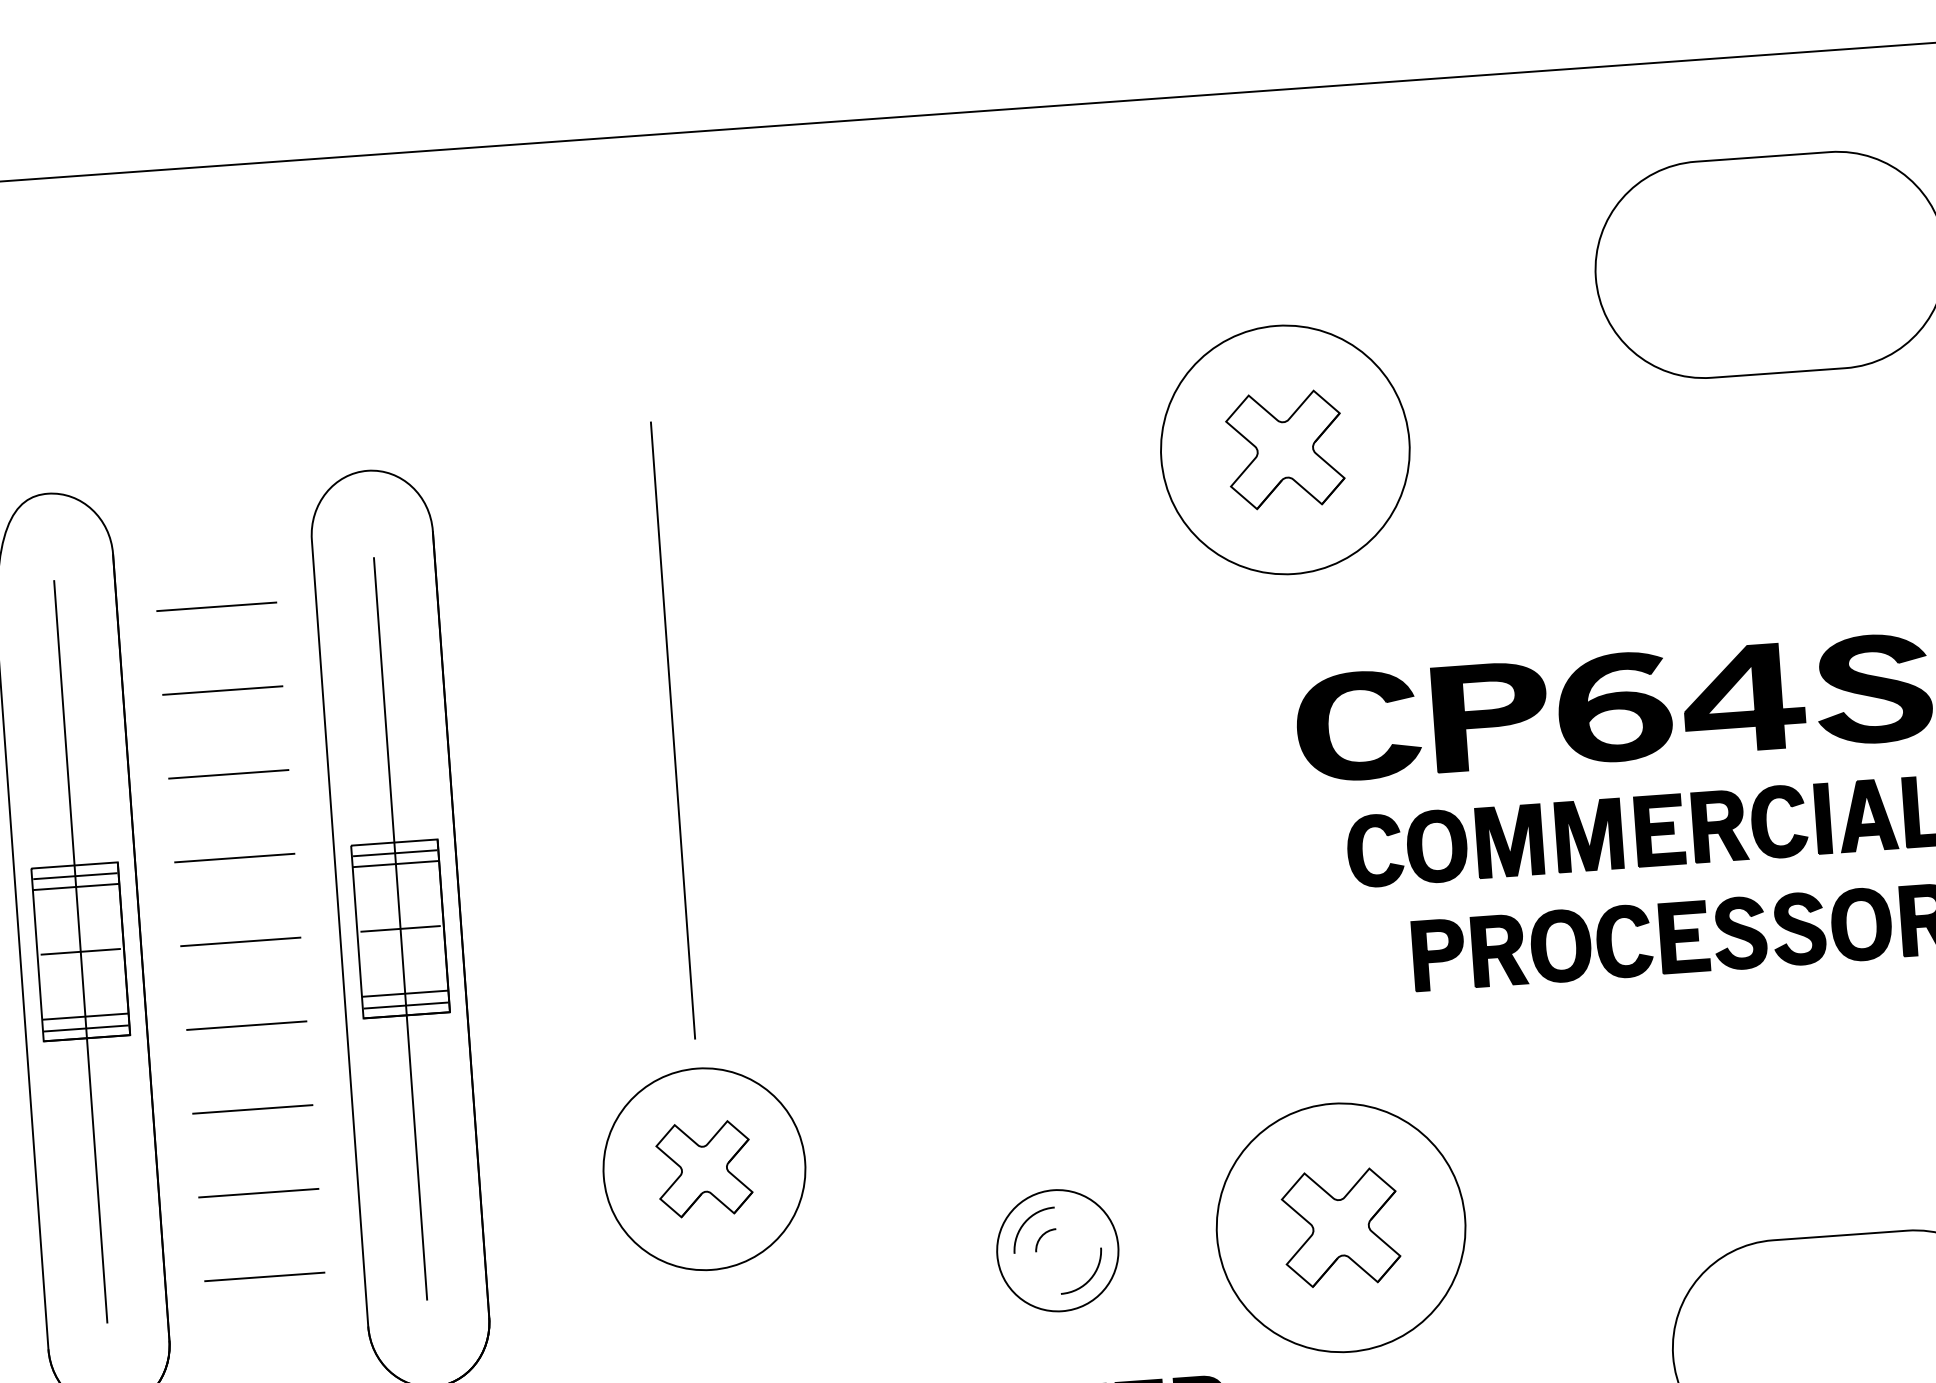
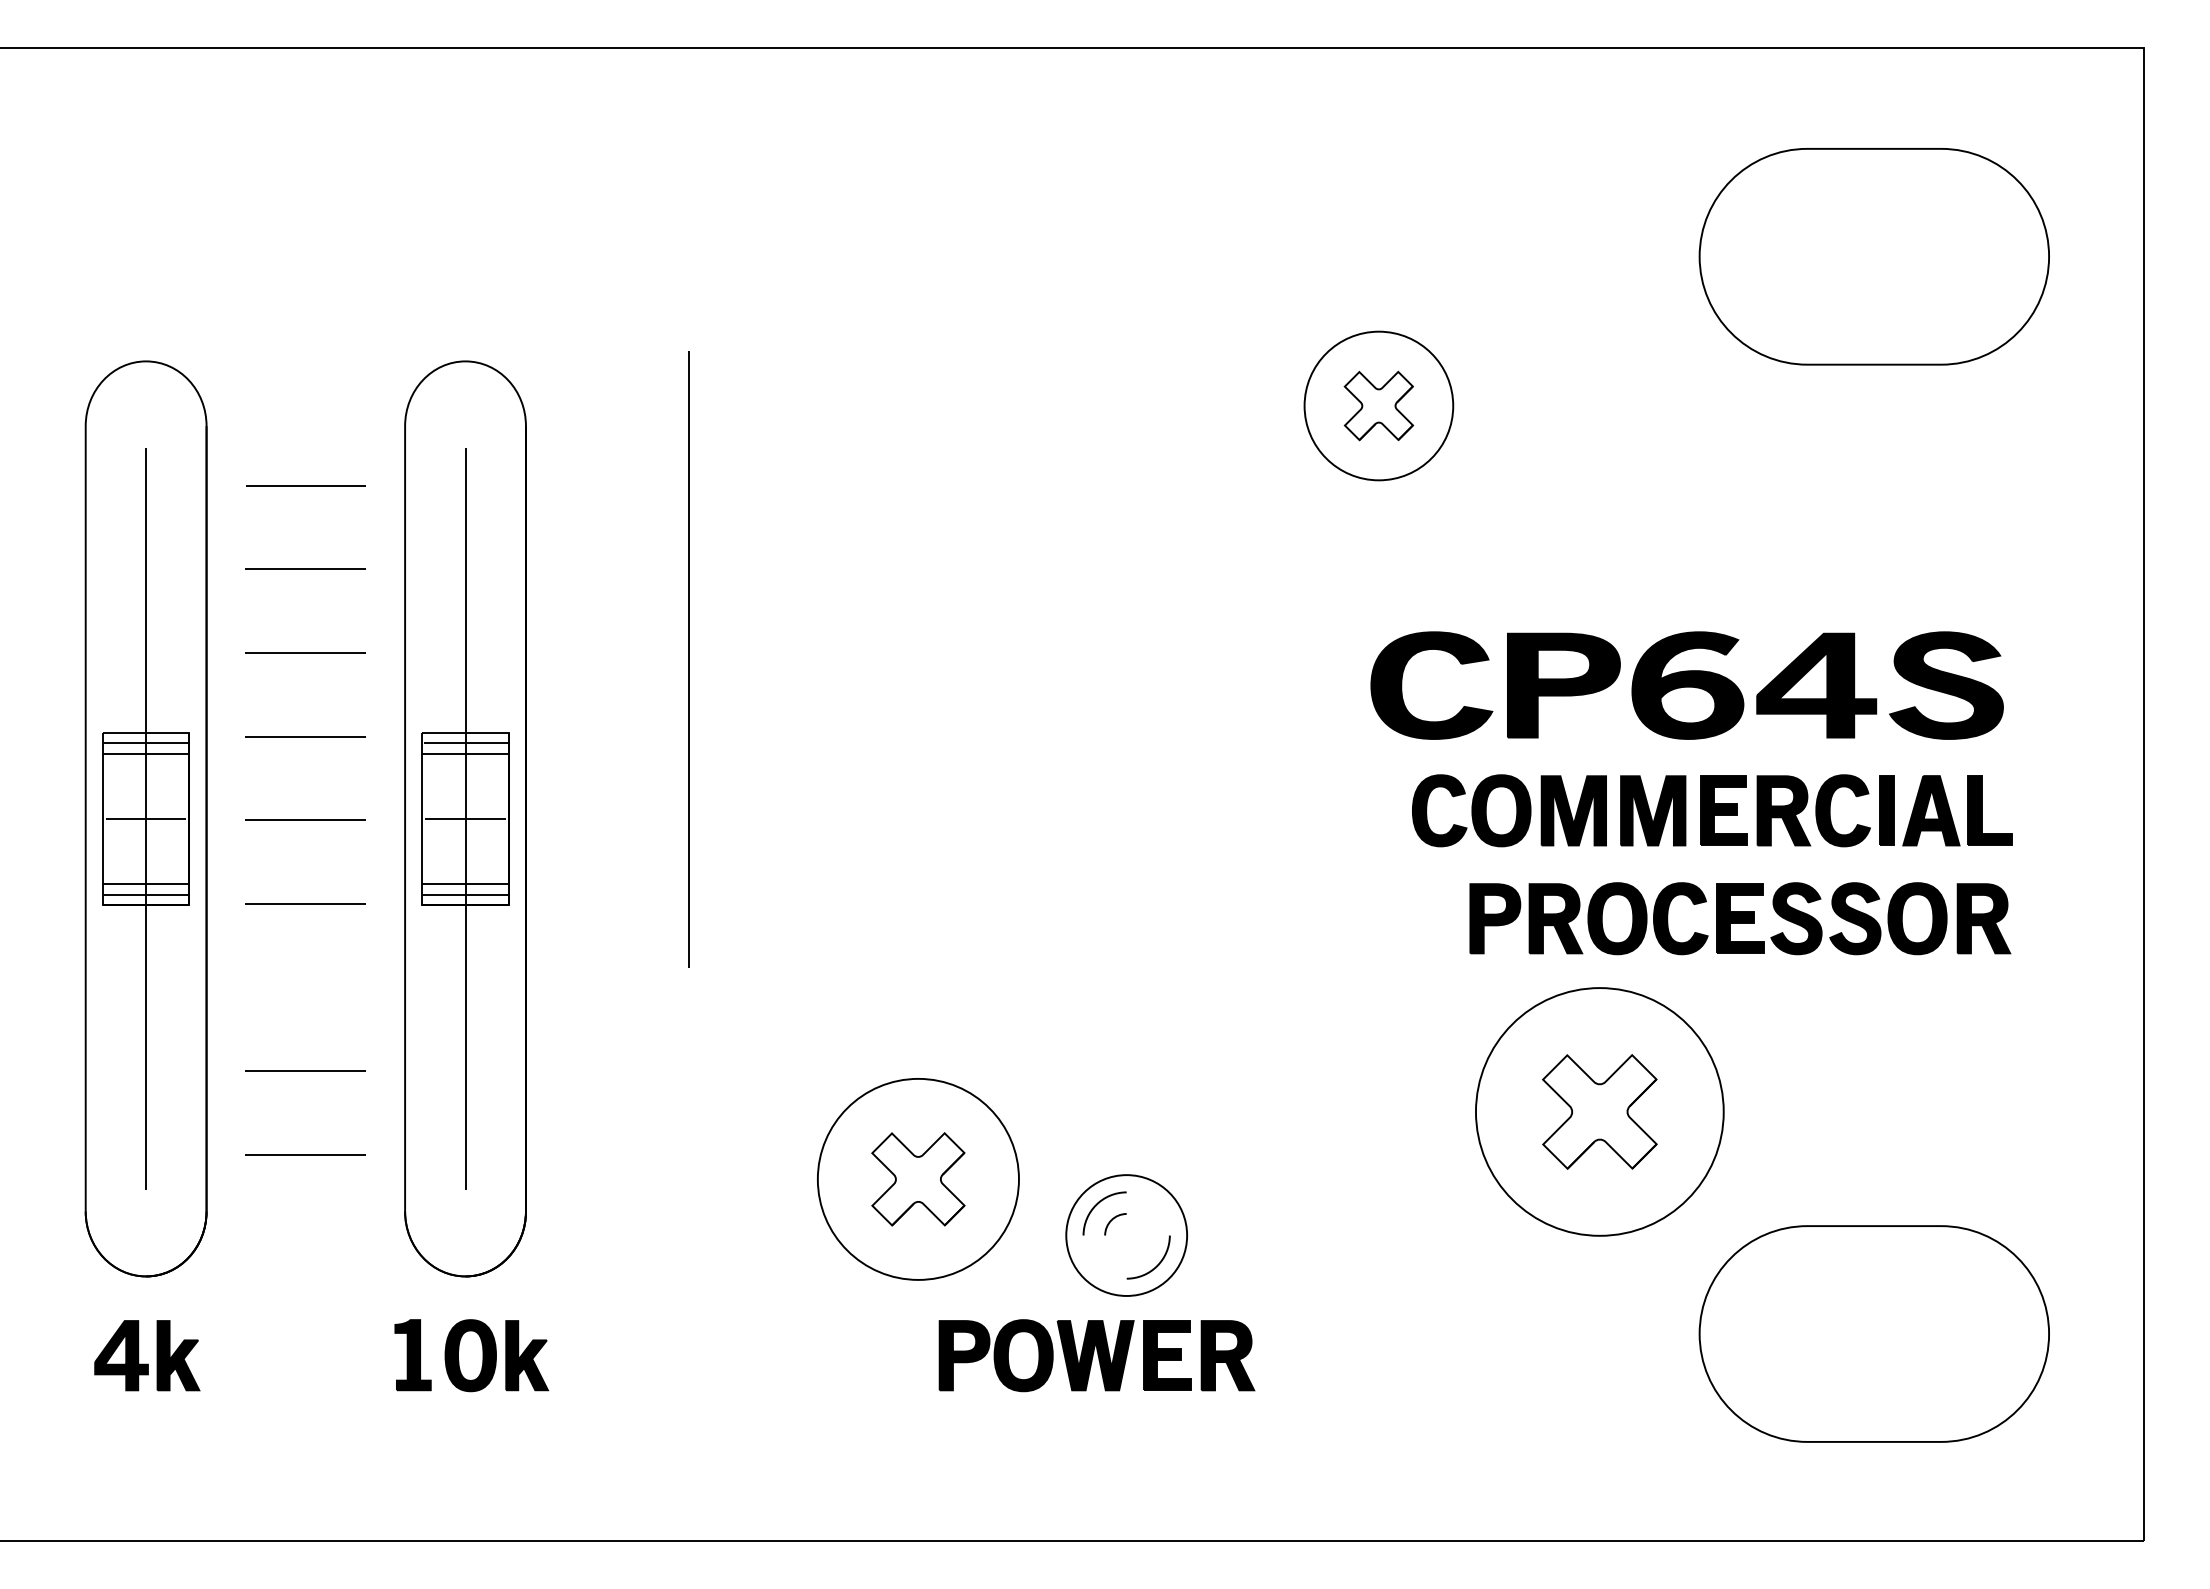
part: (1284, 449) -> (1378, 405), size x0.6
line: (672, 730) -> (688, 659), moved
line: (252, 1109) -> (305, 987), removed
part: (704, 1169) -> (918, 1179), moved
part: (1340, 1227) -> (1599, 1111), moved
part: (1057, 1250) -> (1126, 1235), moved

